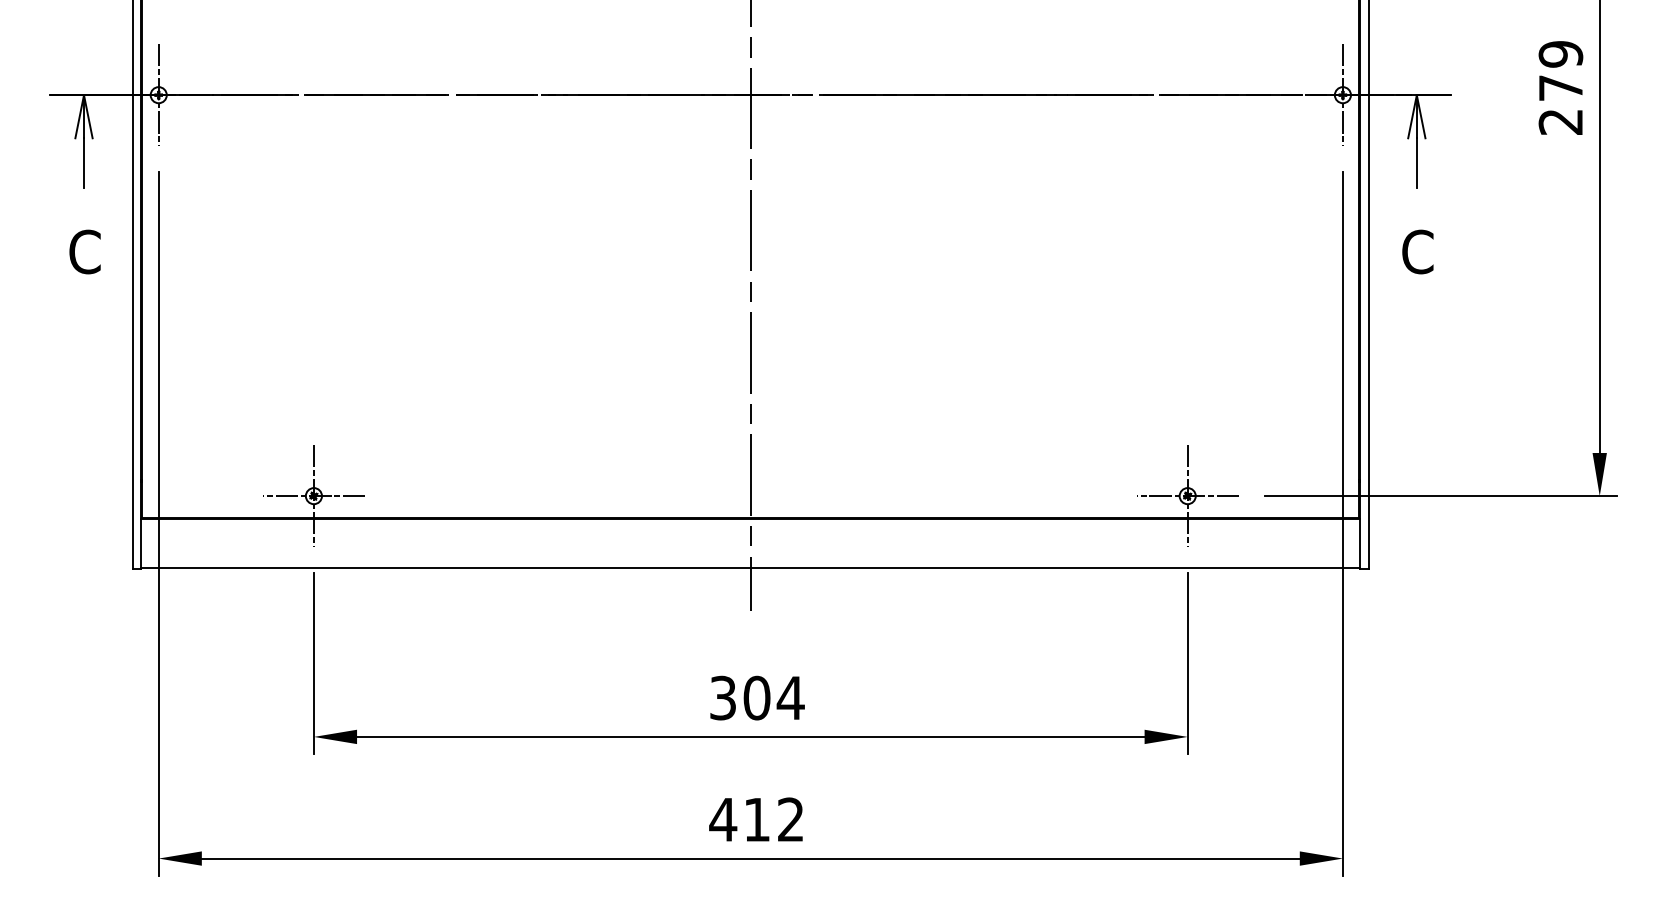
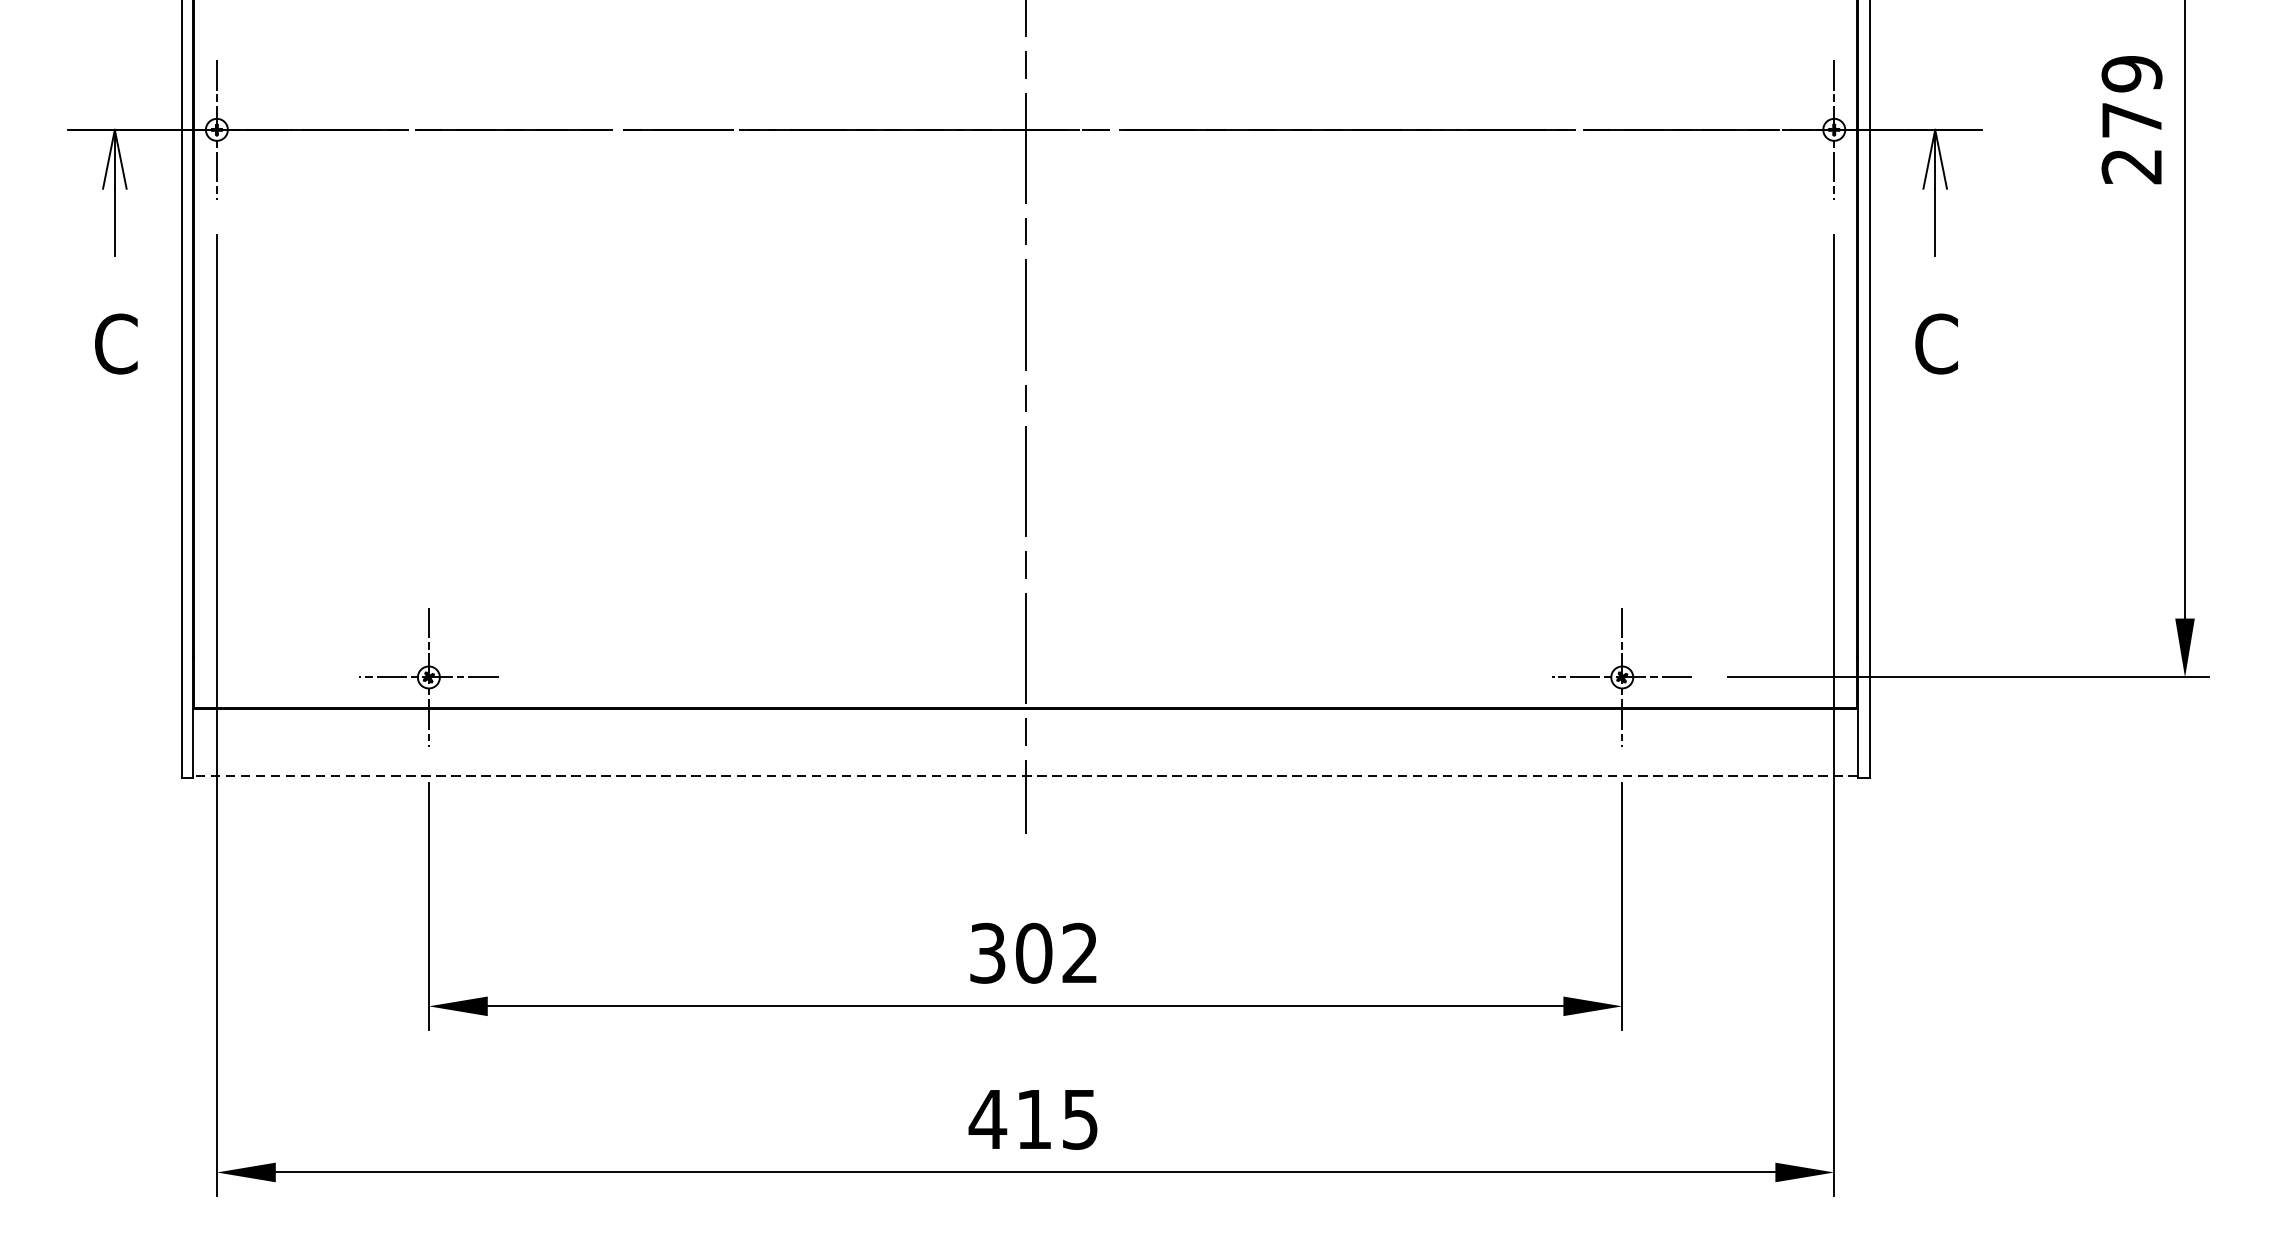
line: (750, 568) -> (1025, 776), solid -> dashed
text: (790, 697) -> (1079, 952), 304 -> 302
text: (790, 819) -> (1079, 1119), 412 -> 415

